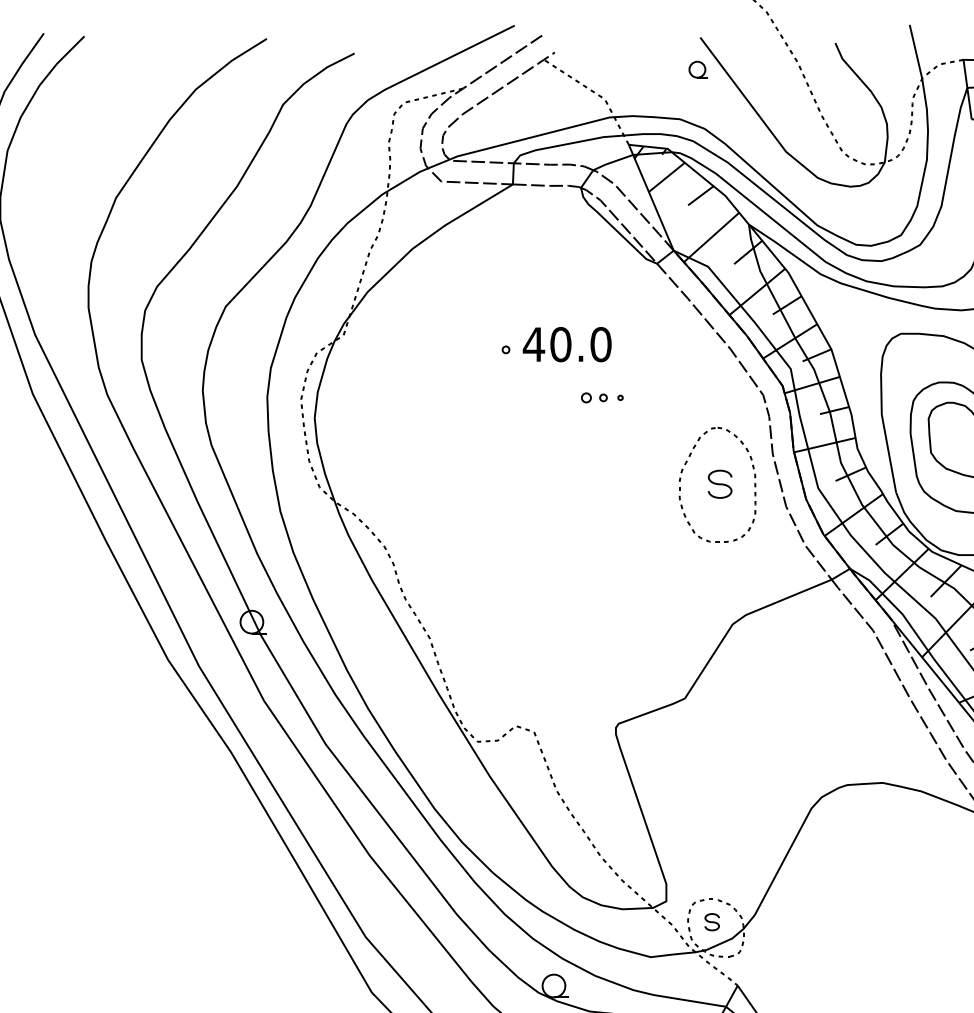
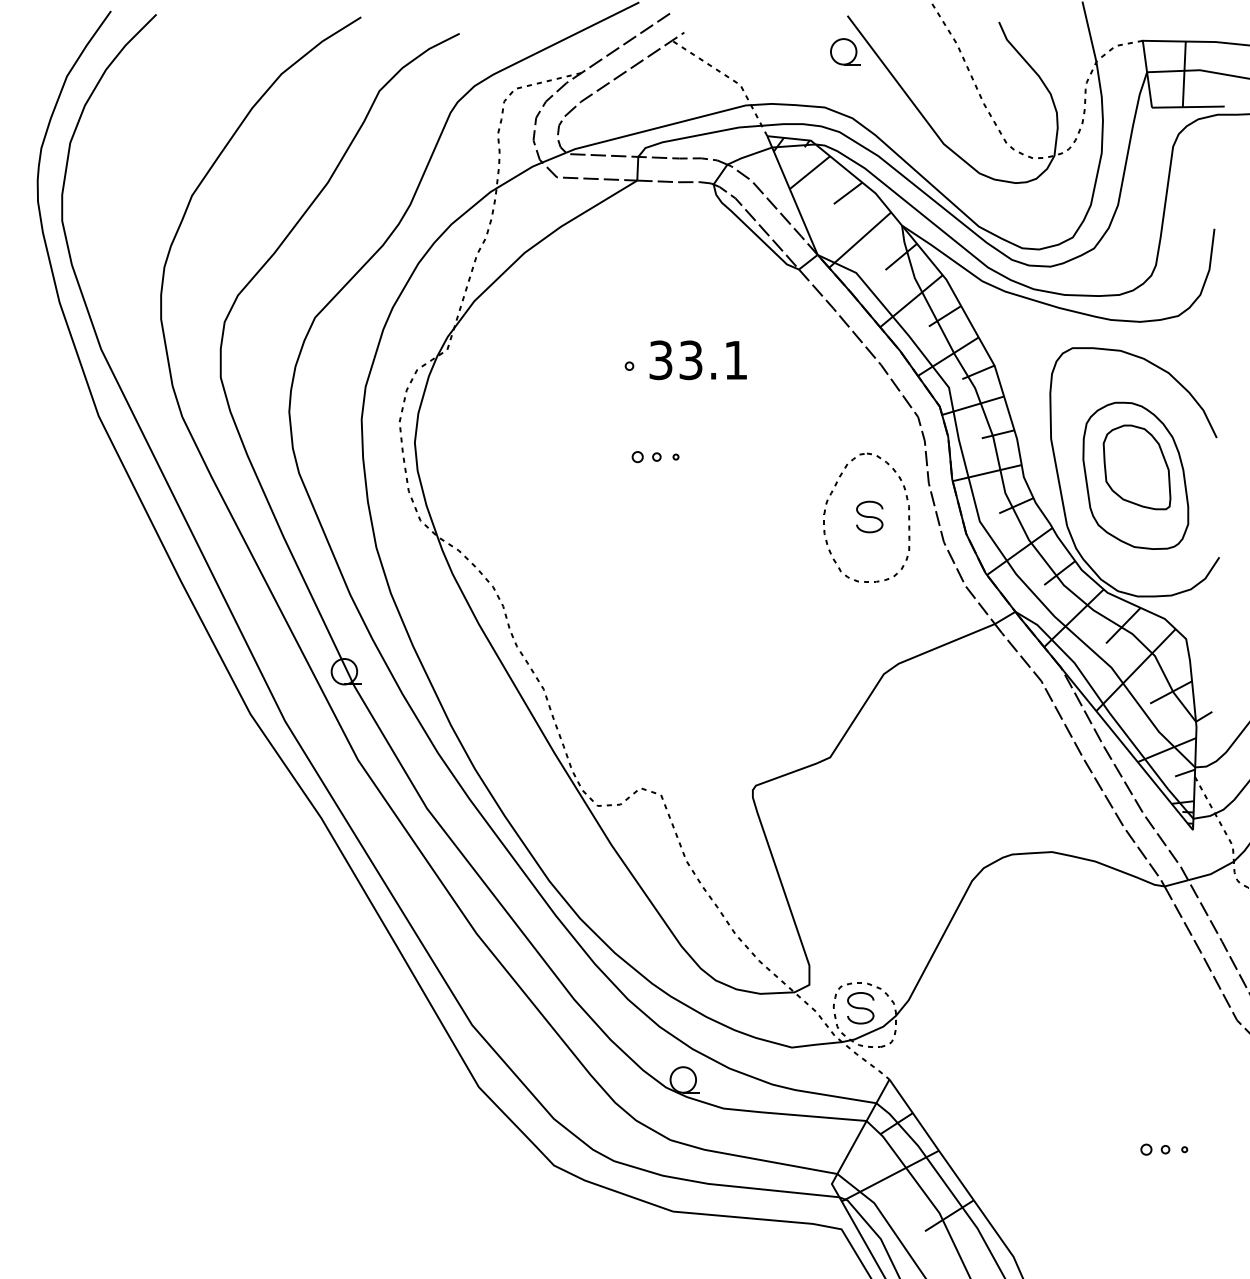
part: (698, 69) -> (845, 51), size x1.43
text: (567, 344) -> (698, 360), 40.0 -> 33.1
part: (602, 398) -> (655, 457), moved
part: (711, 922) -> (860, 1008), size x1.67

